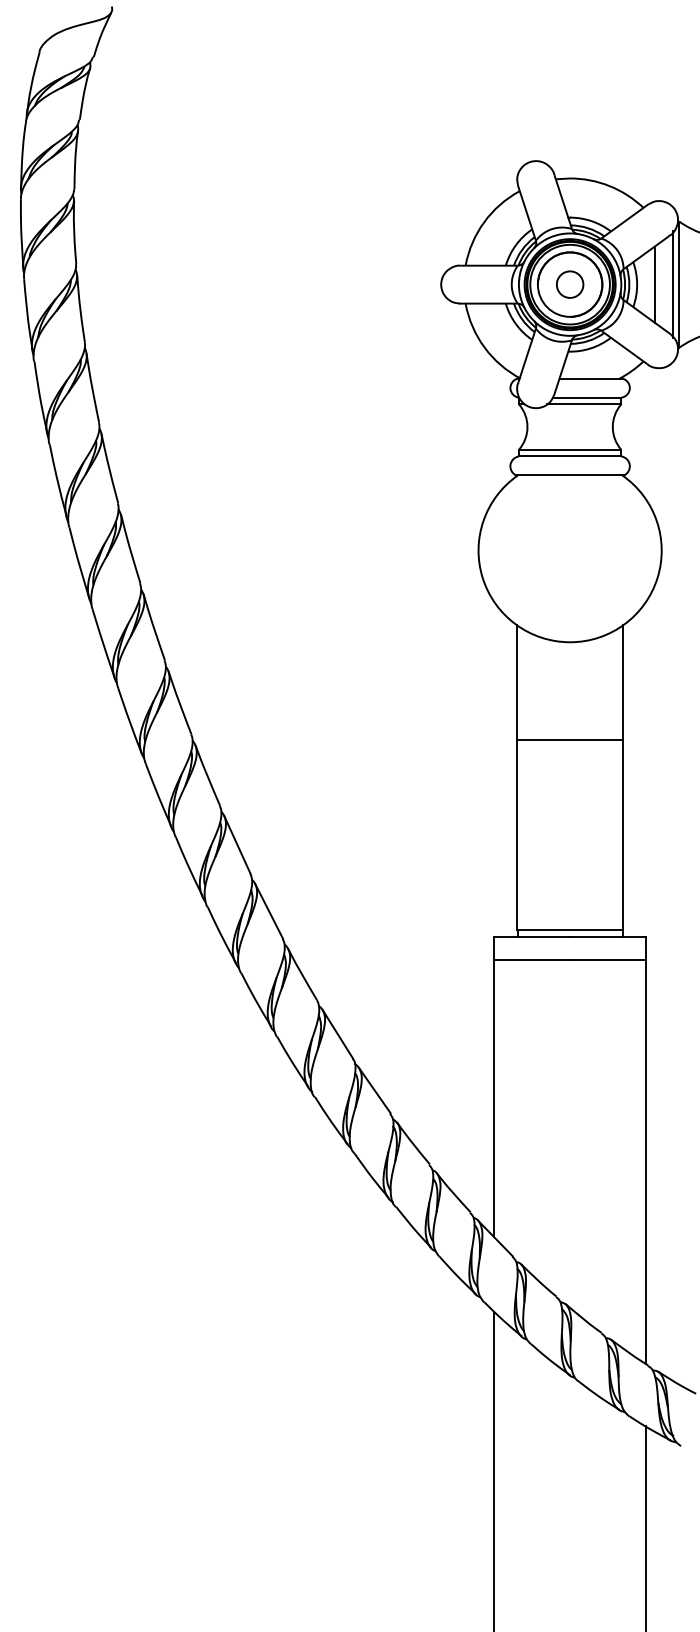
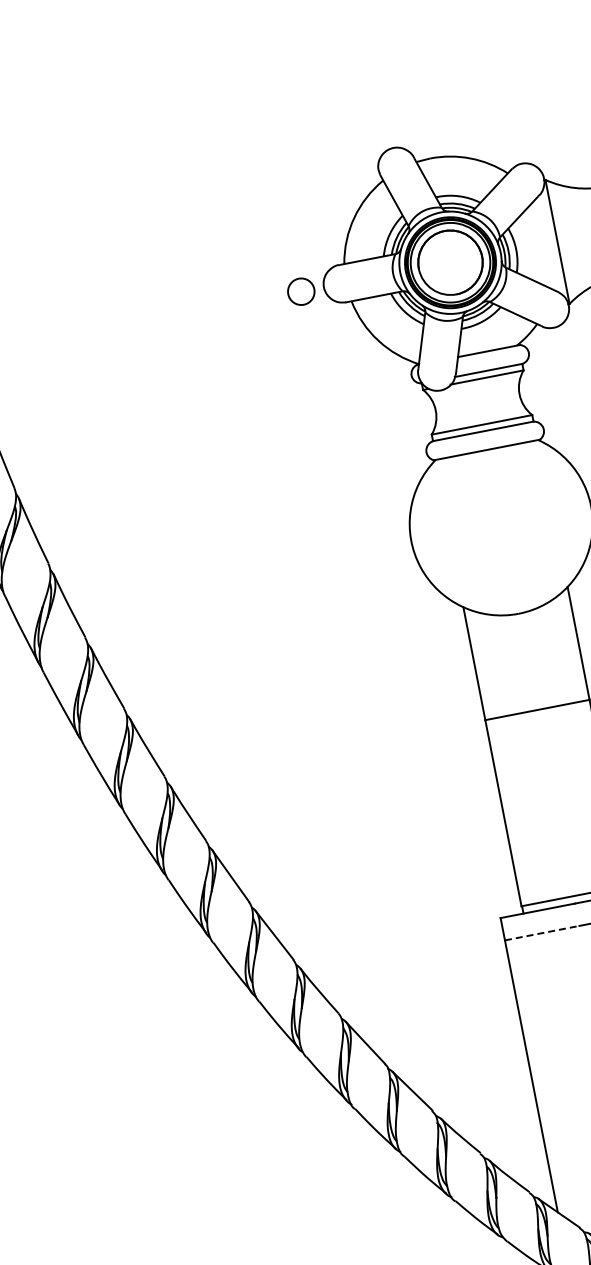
circle: (570, 284) -> (301, 291), moved
line: (654, 284) -> (533, 246), removed
line: (673, 284) -> (551, 242), removed
line: (532, 960) -> (542, 933), solid -> dashed

